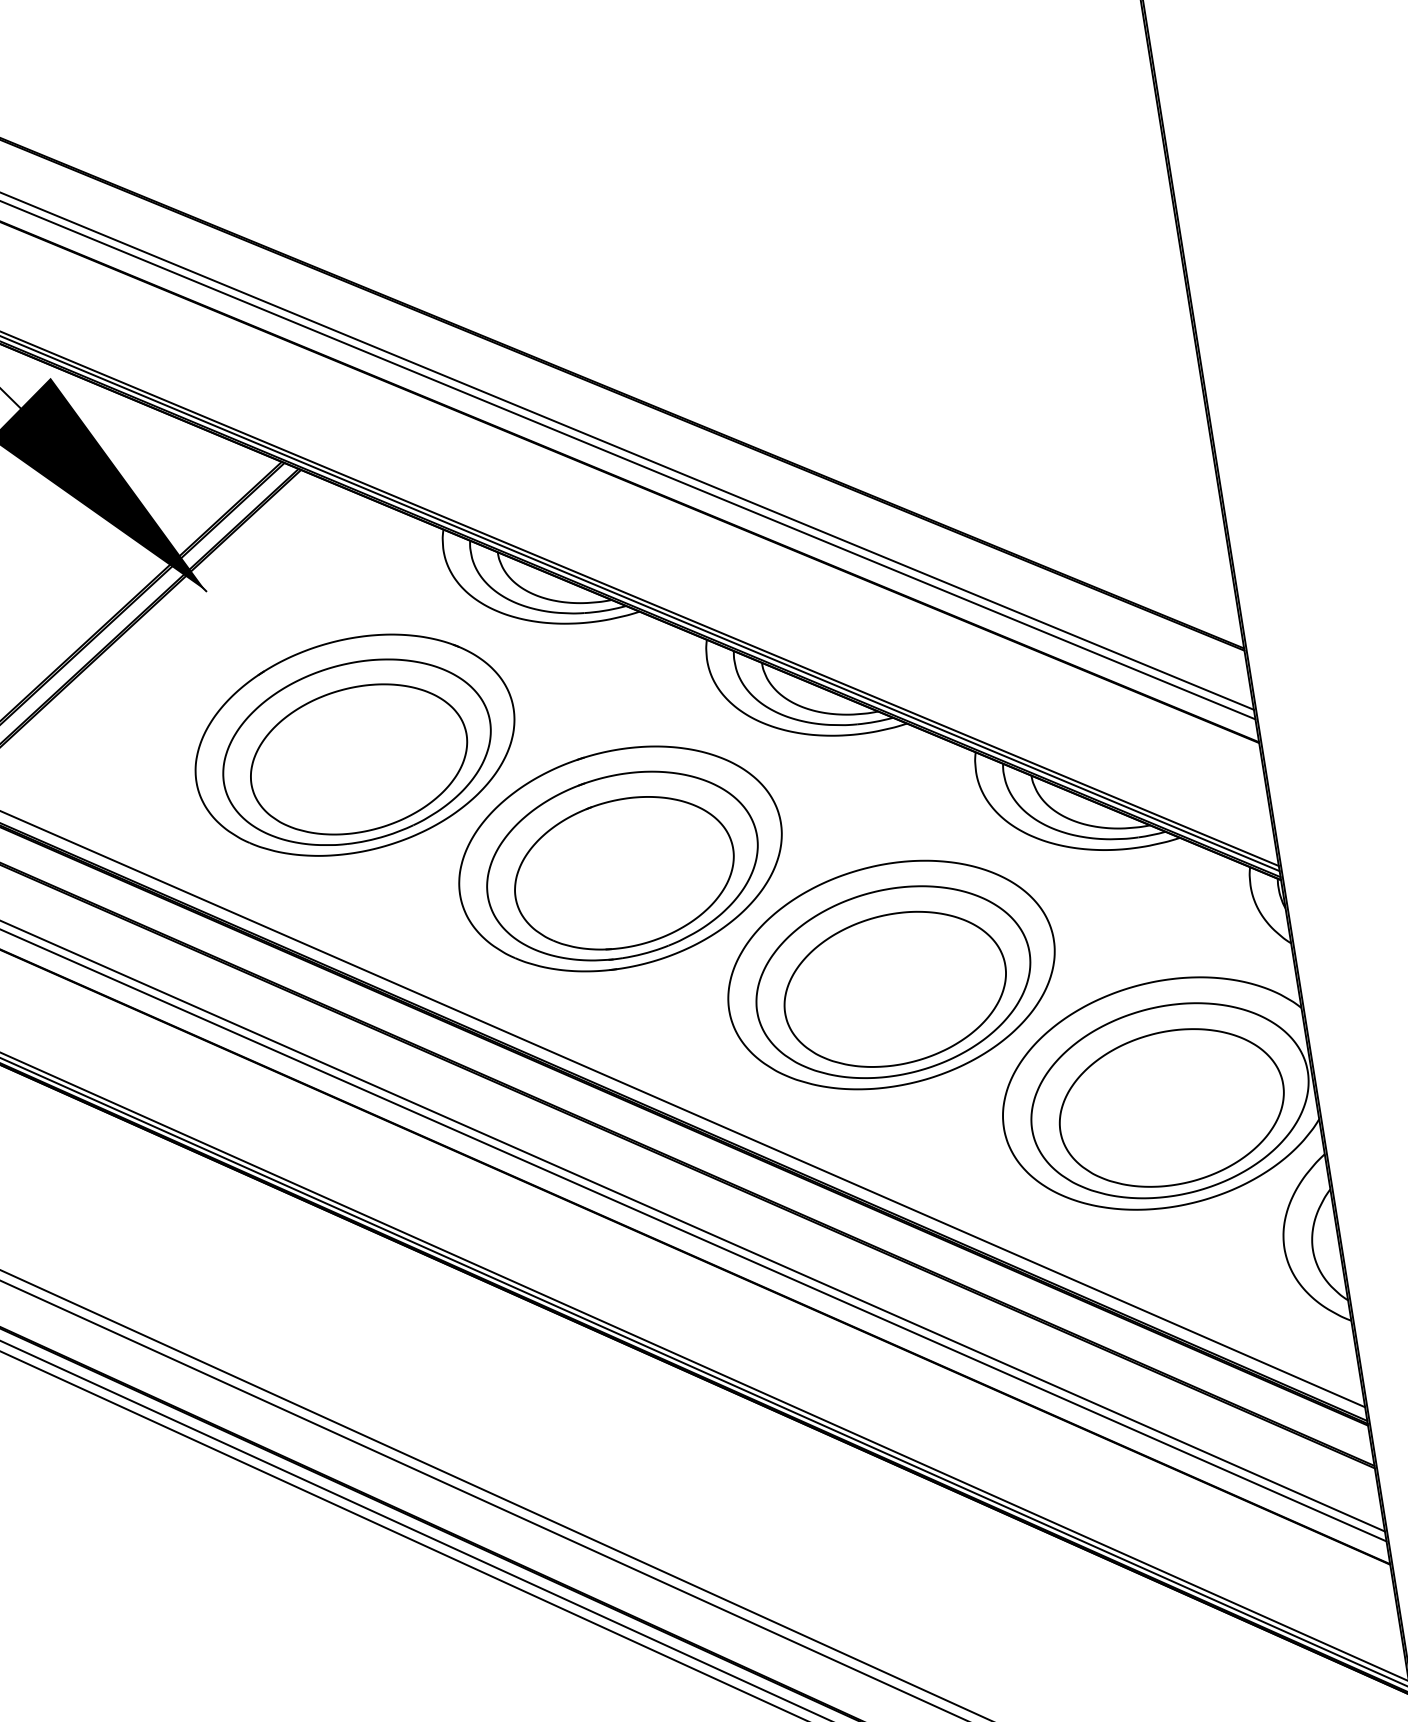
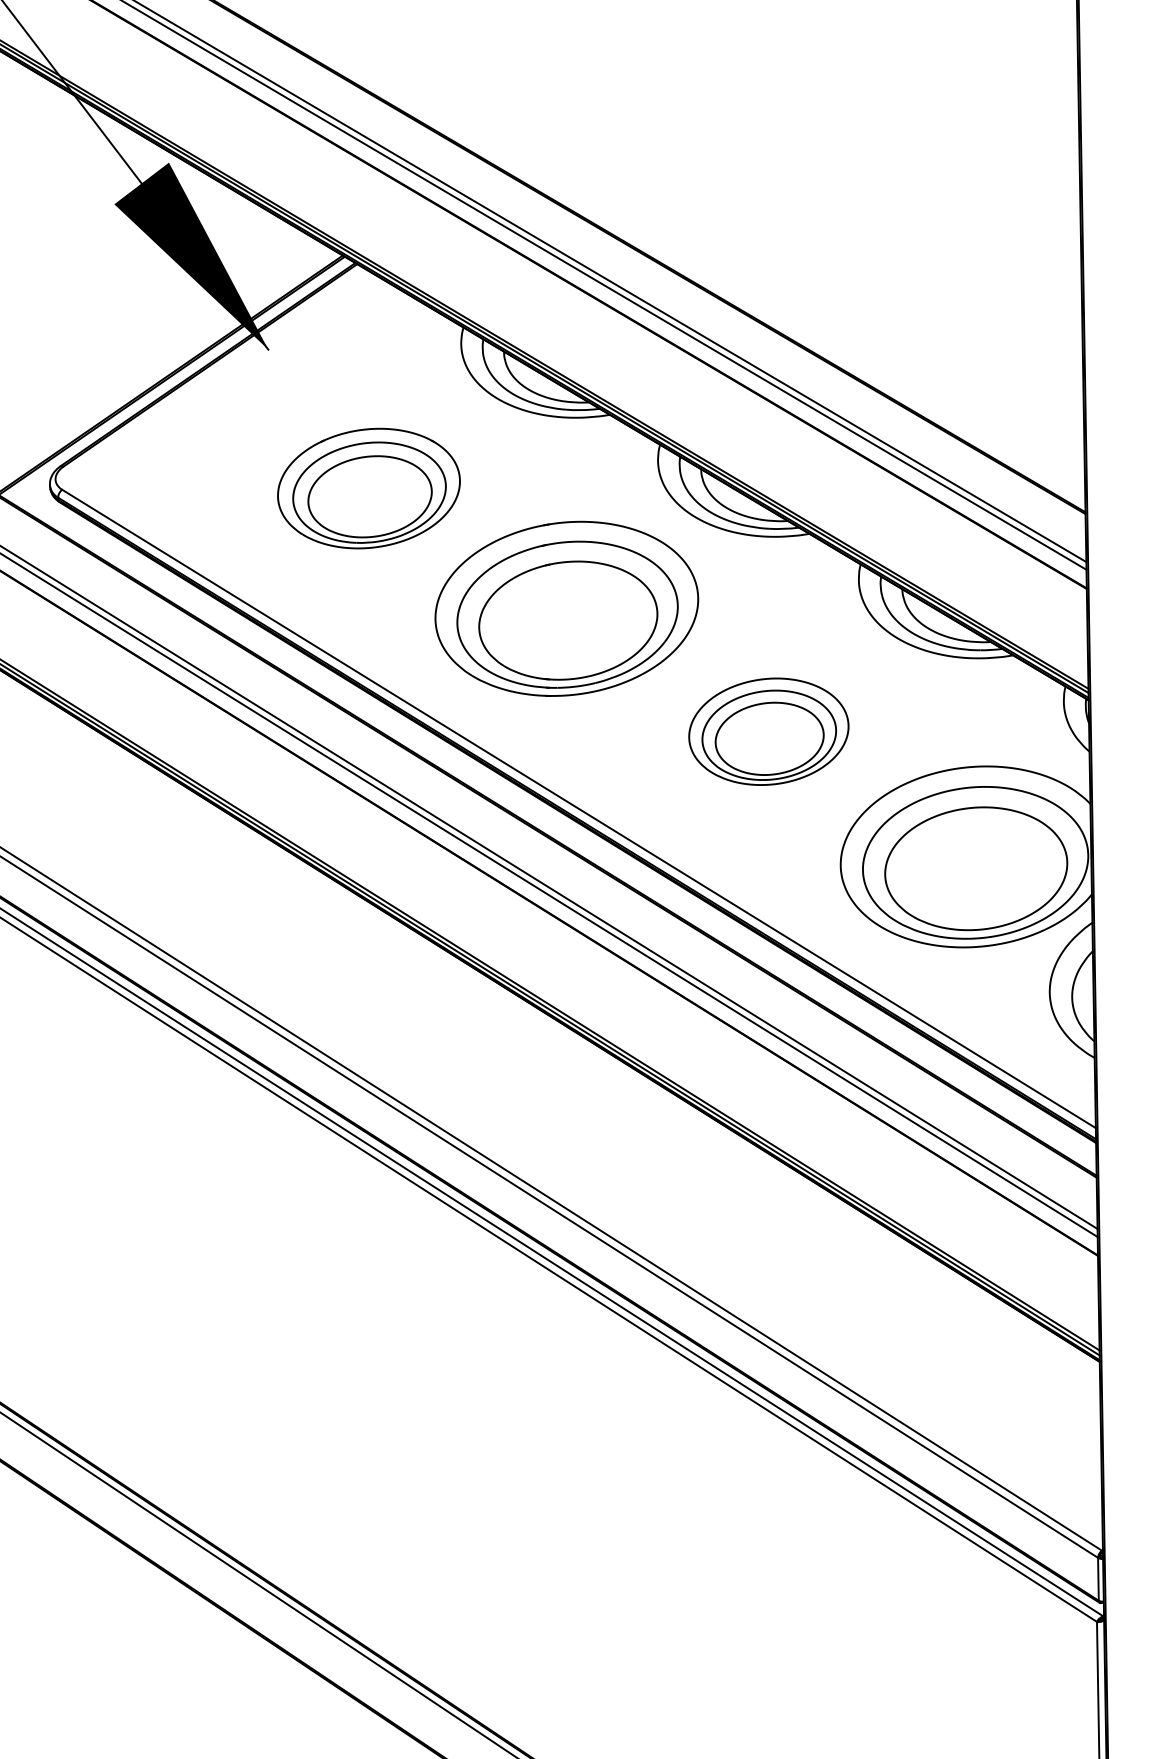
part: (354, 745) -> (368, 488), size x0.7
part: (891, 974) -> (768, 731), size x0.6

